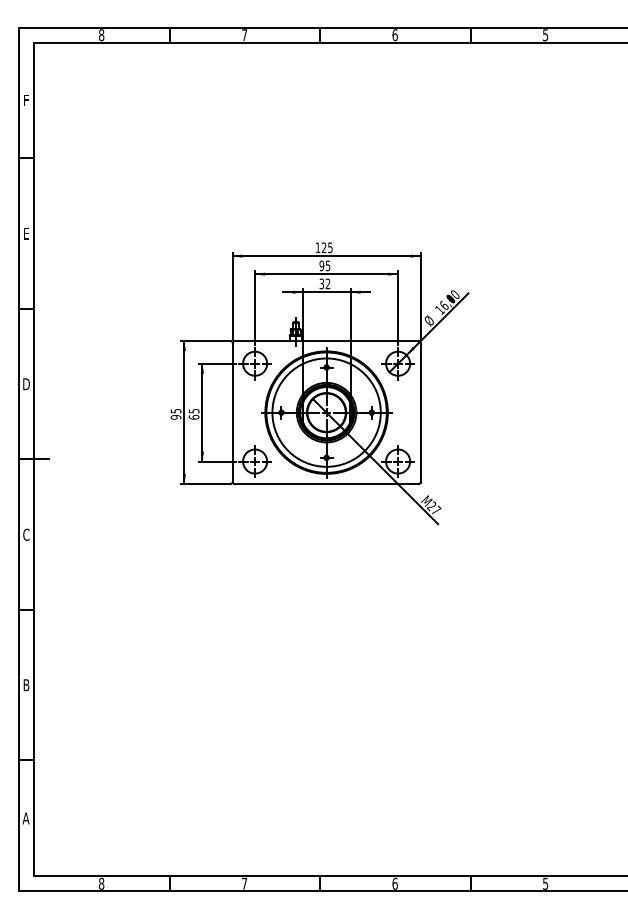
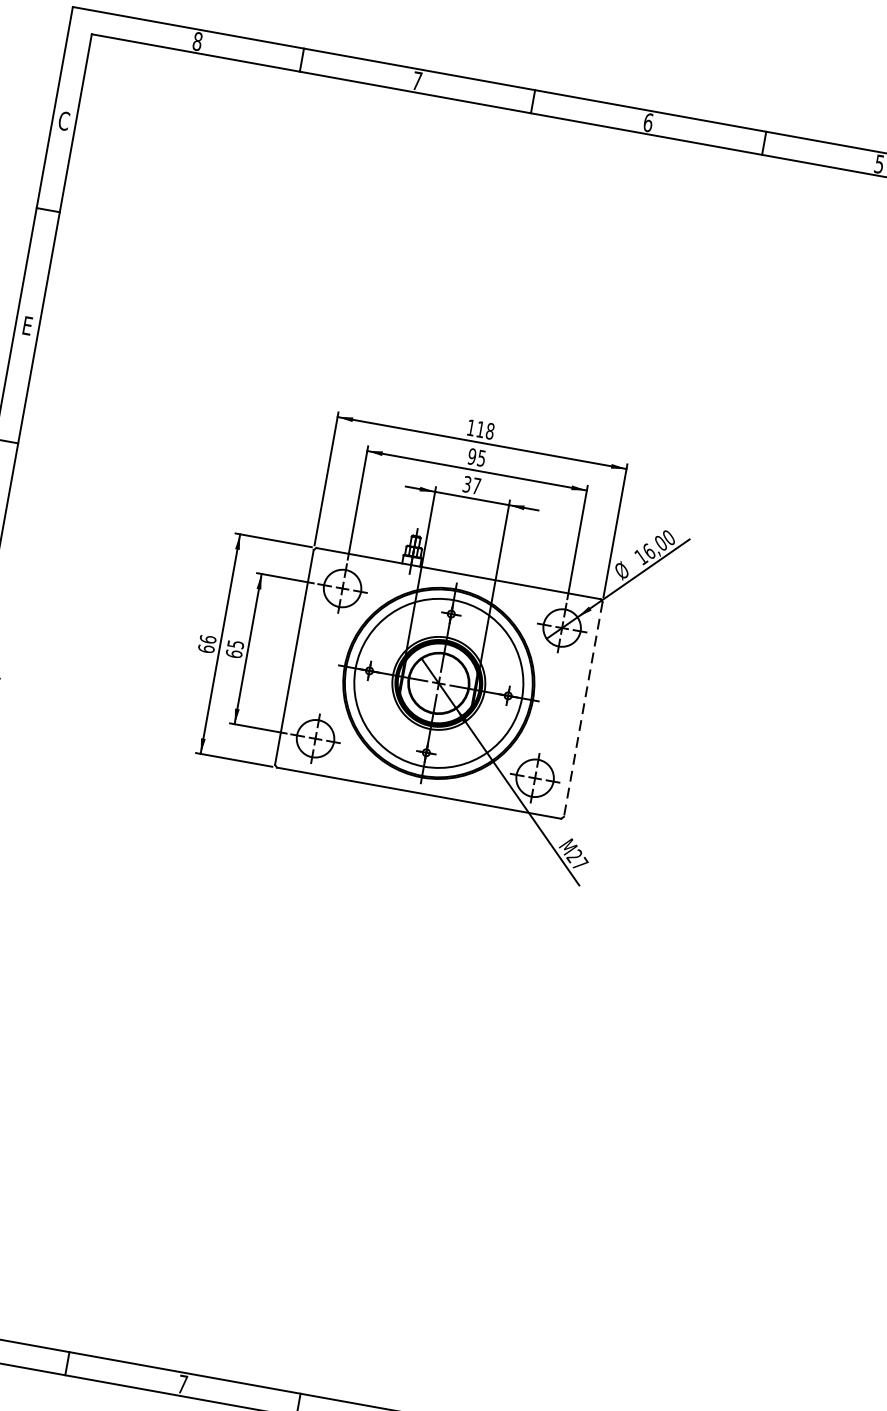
text: (26, 100) -> (64, 121), F -> C
text: (326, 247) -> (484, 429), 125 -> 118
text: (327, 283) -> (475, 485), 32 -> 37
line: (420, 412) -> (583, 709), solid -> dashed
text: (175, 413) -> (206, 642), 95 -> 66

